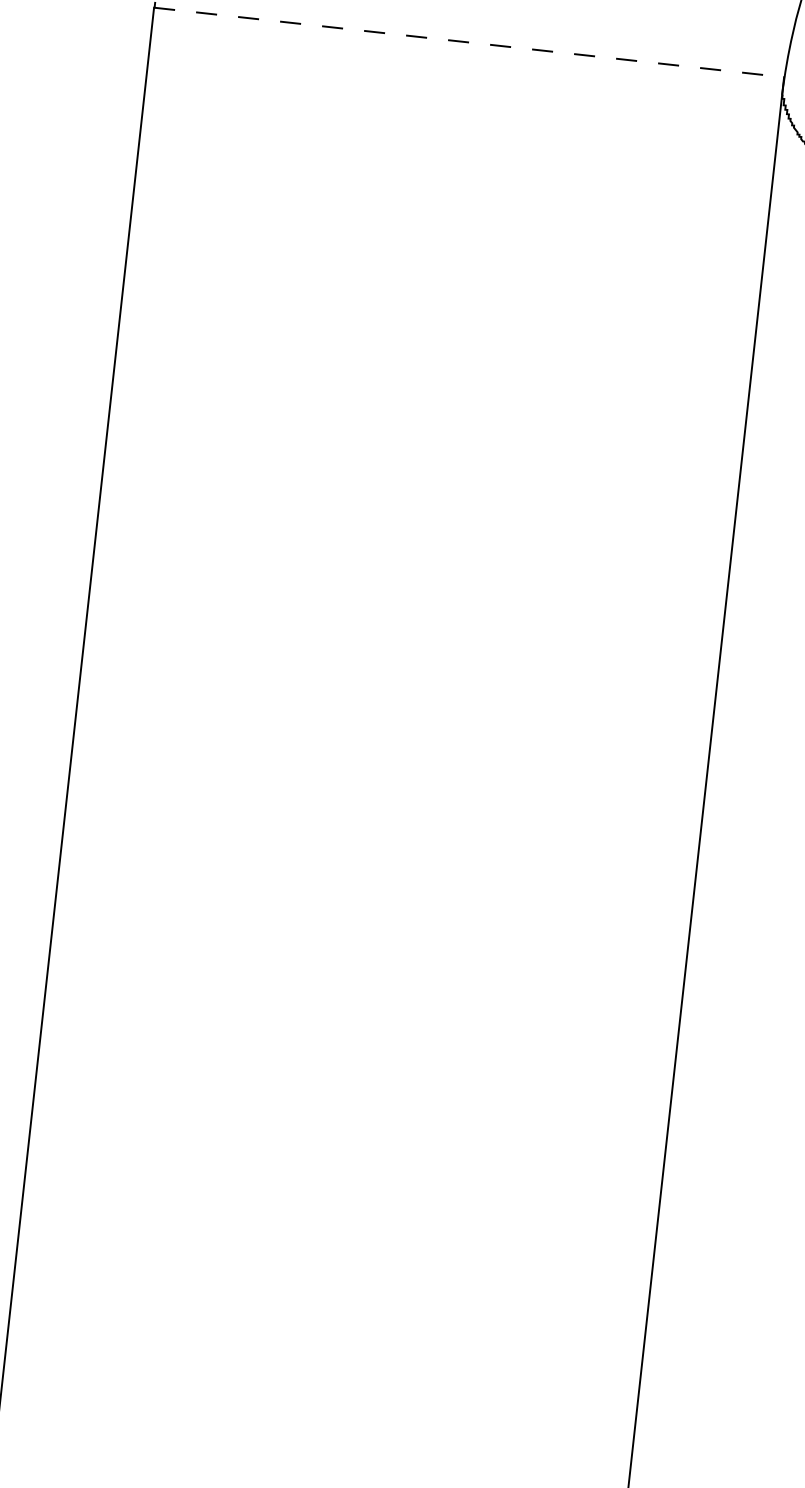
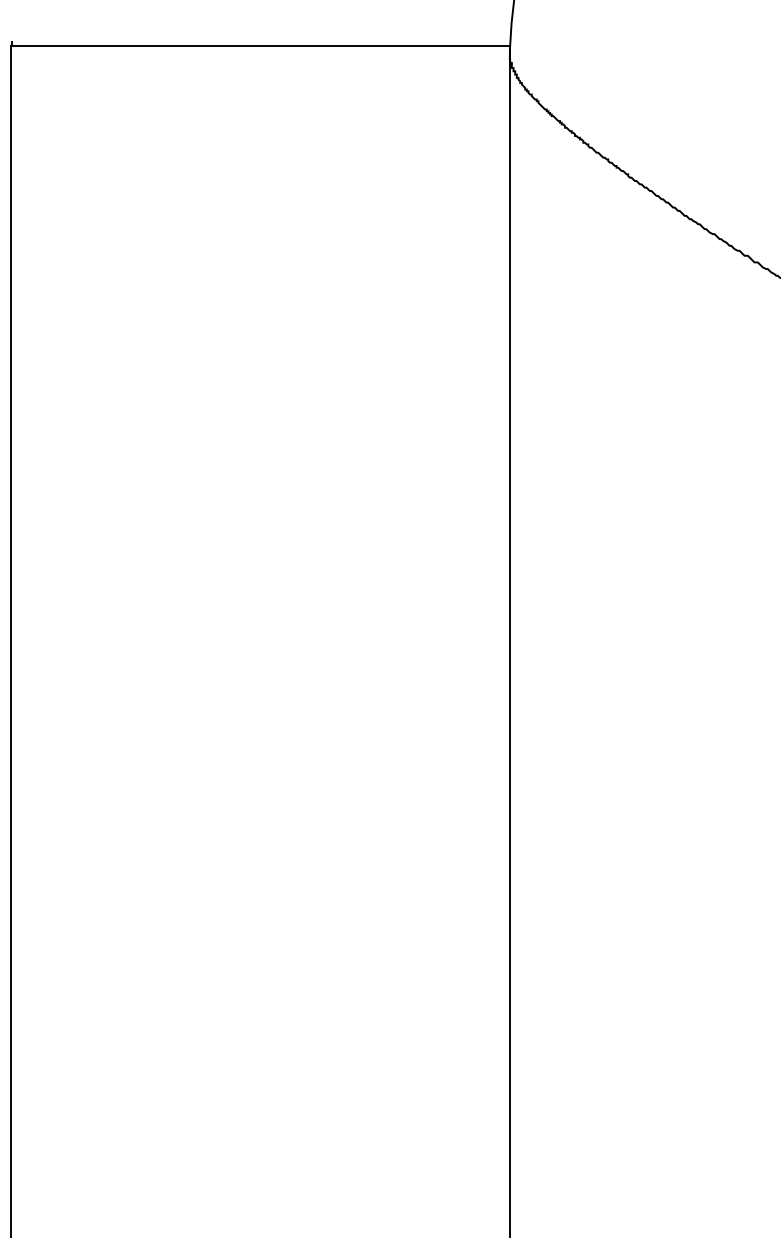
line: (469, 41) -> (260, 45), dashed -> solid

